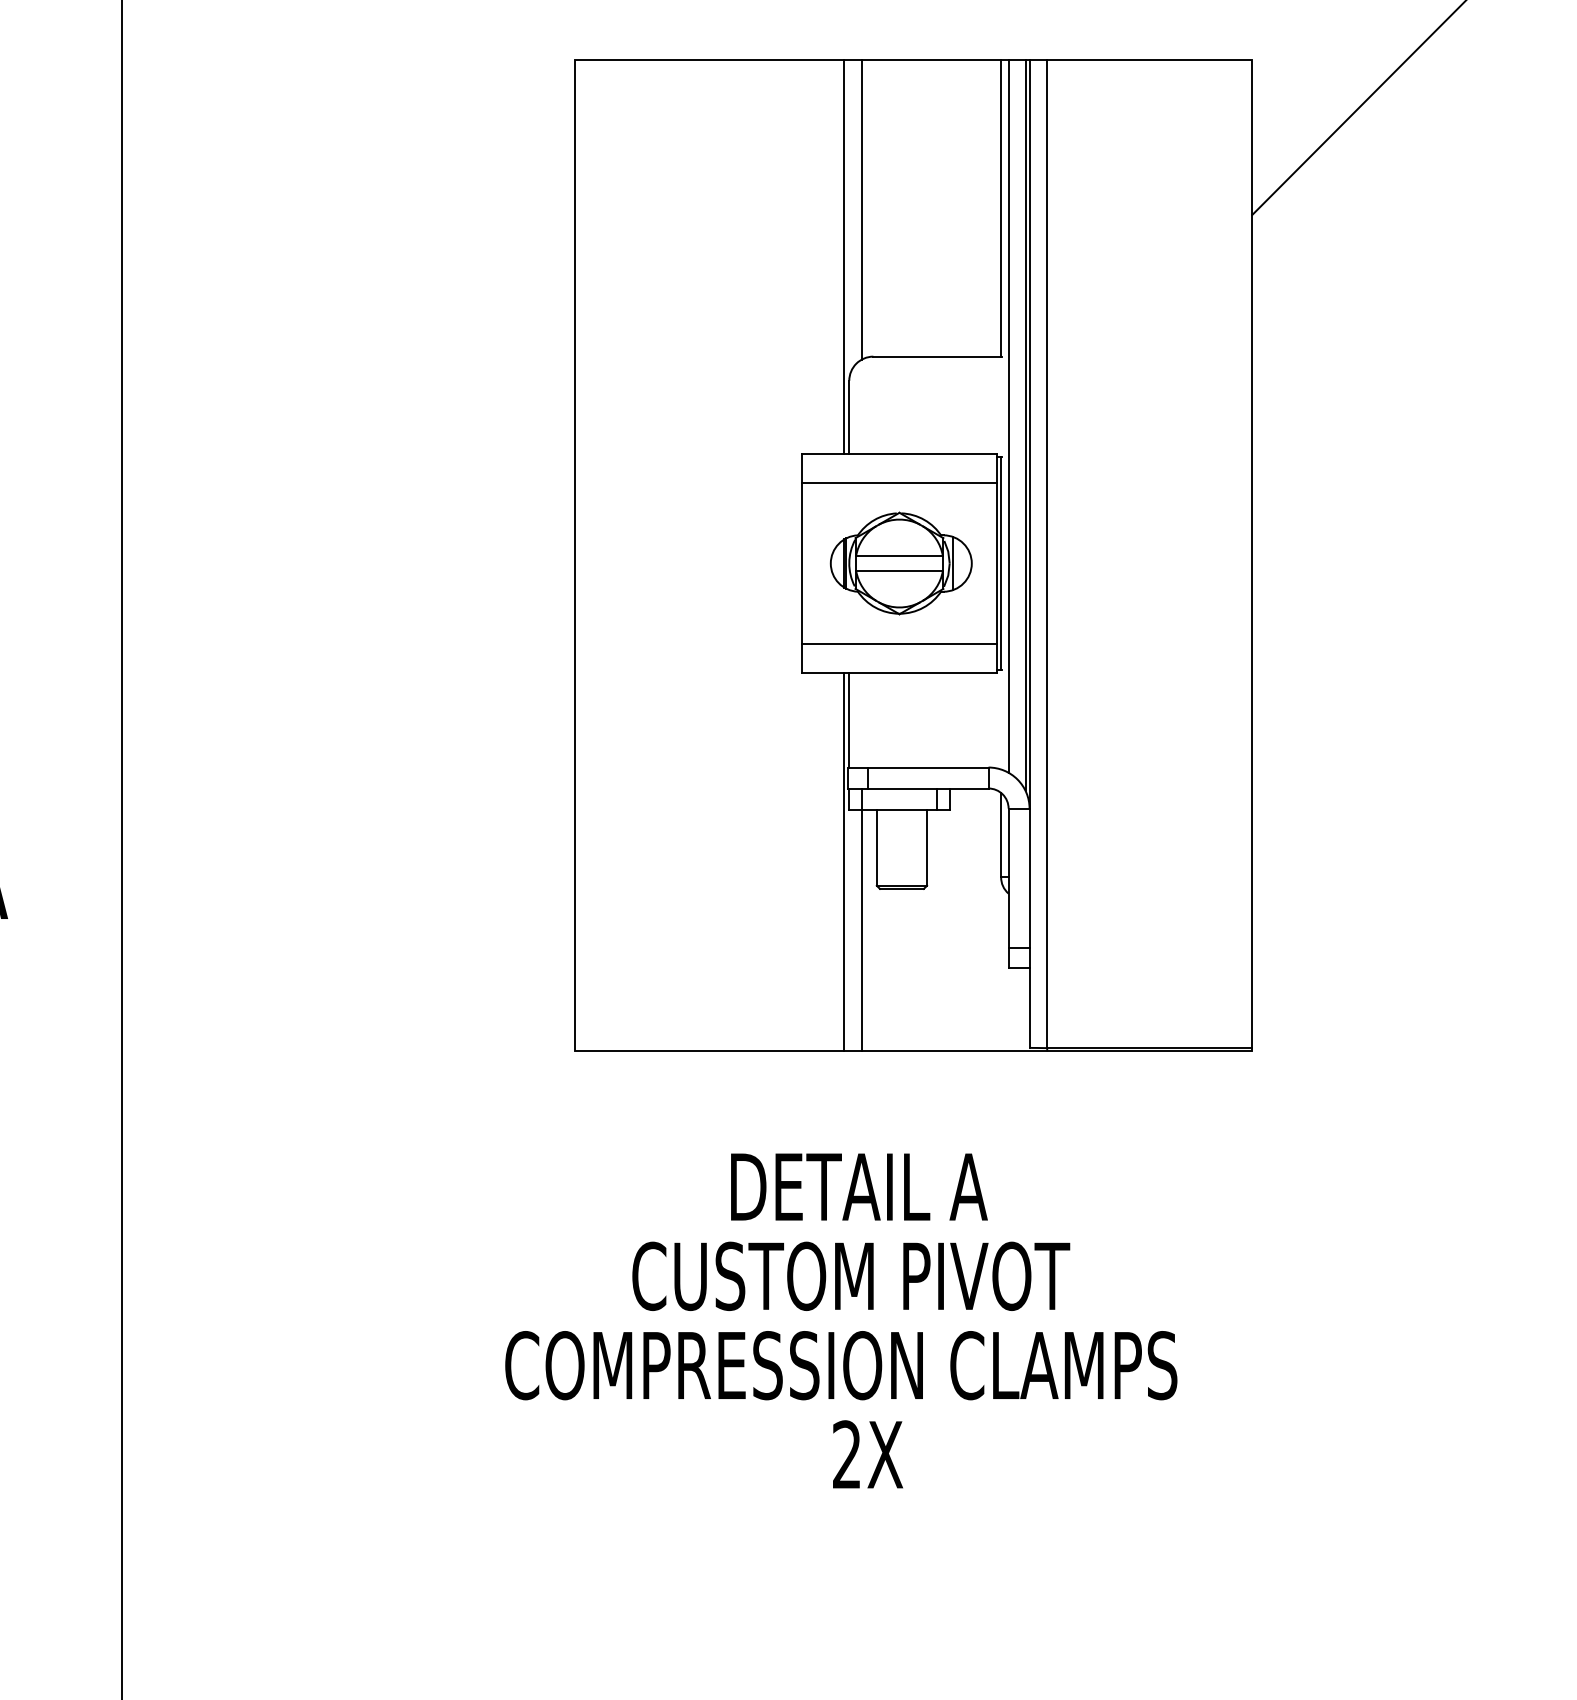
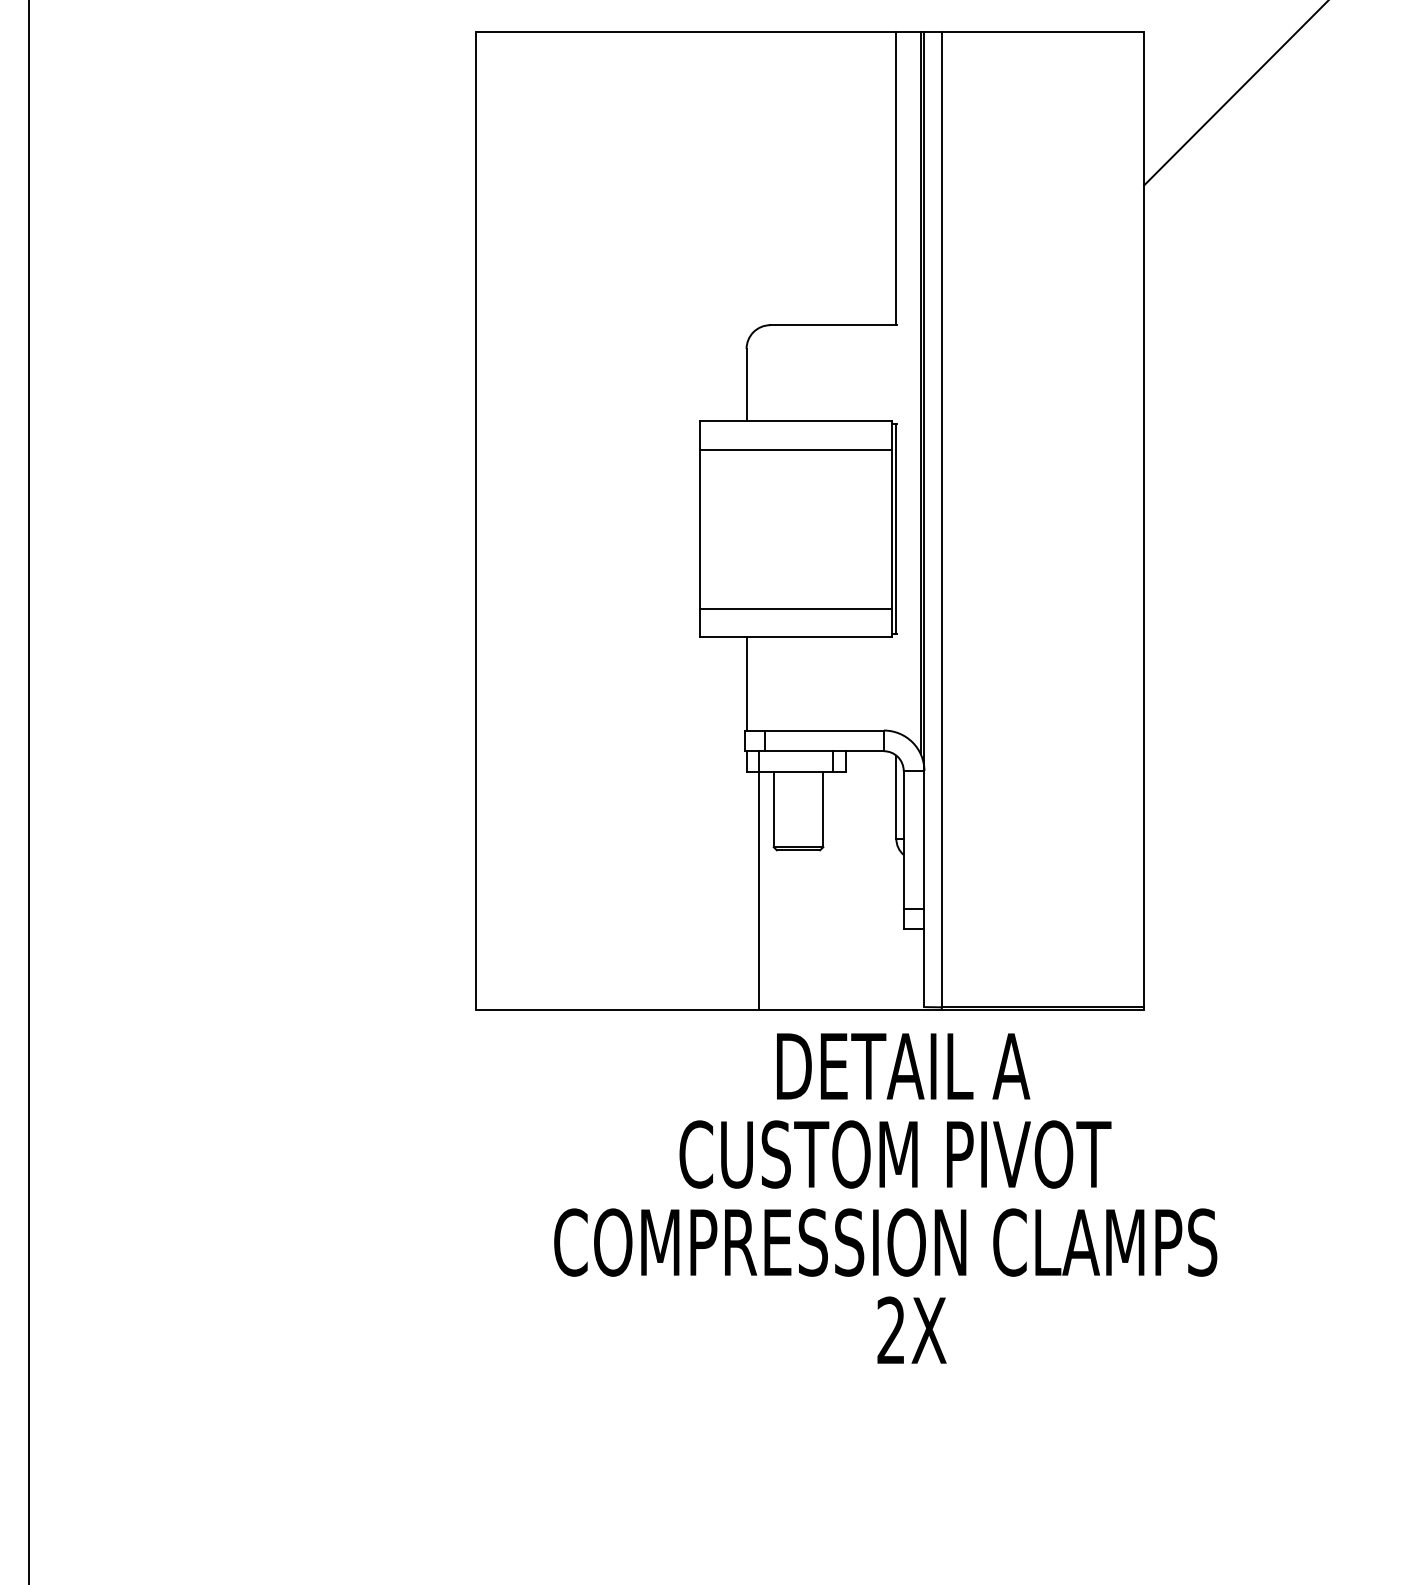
line: (861, 209) -> (758, 180), removed
line: (844, 256) -> (741, 226), removed
line: (1008, 415) -> (903, 383), removed
part: (900, 563) -> (797, 529), removed
line: (844, 861) -> (741, 823), removed
text: (841, 1320) -> (885, 1198), moved

